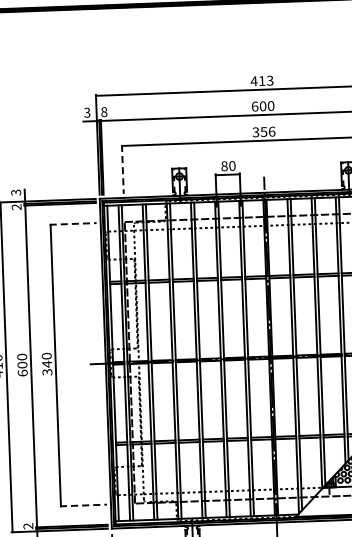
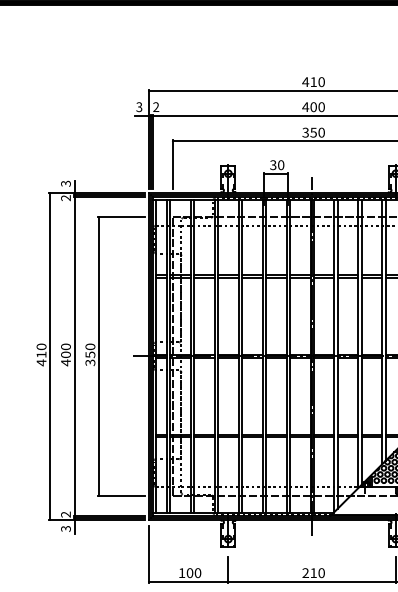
text: (270, 80) -> (321, 81), 413 -> 410
text: (254, 106) -> (305, 107), 600 -> 400
text: (104, 112) -> (156, 107), 8 -> 2
text: (271, 131) -> (321, 132), 356 -> 350
text: (224, 165) -> (273, 164), 80 -> 30
line: (122, 170) -> (172, 165), dashed -> solid
line: (73, 223) -> (121, 216), dashed -> solid
text: (47, 364) -> (90, 355), 340 -> 350
text: (22, 372) -> (65, 362), 600 -> 400
line: (83, 505) -> (121, 496), dashed -> solid

